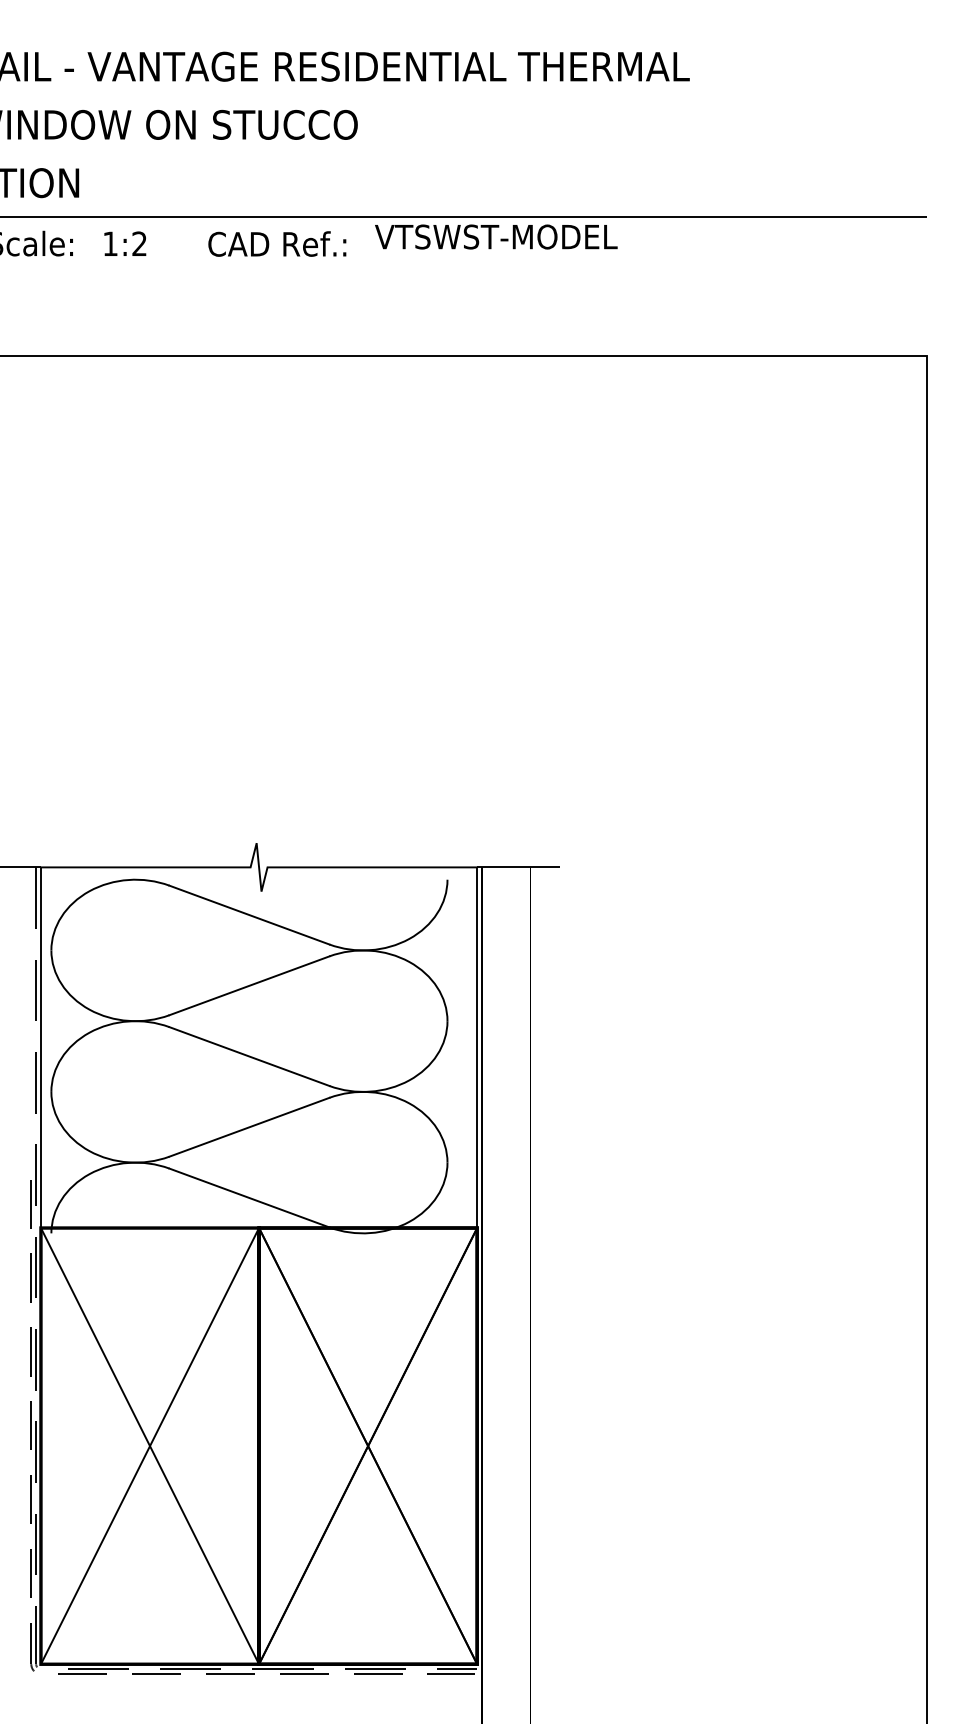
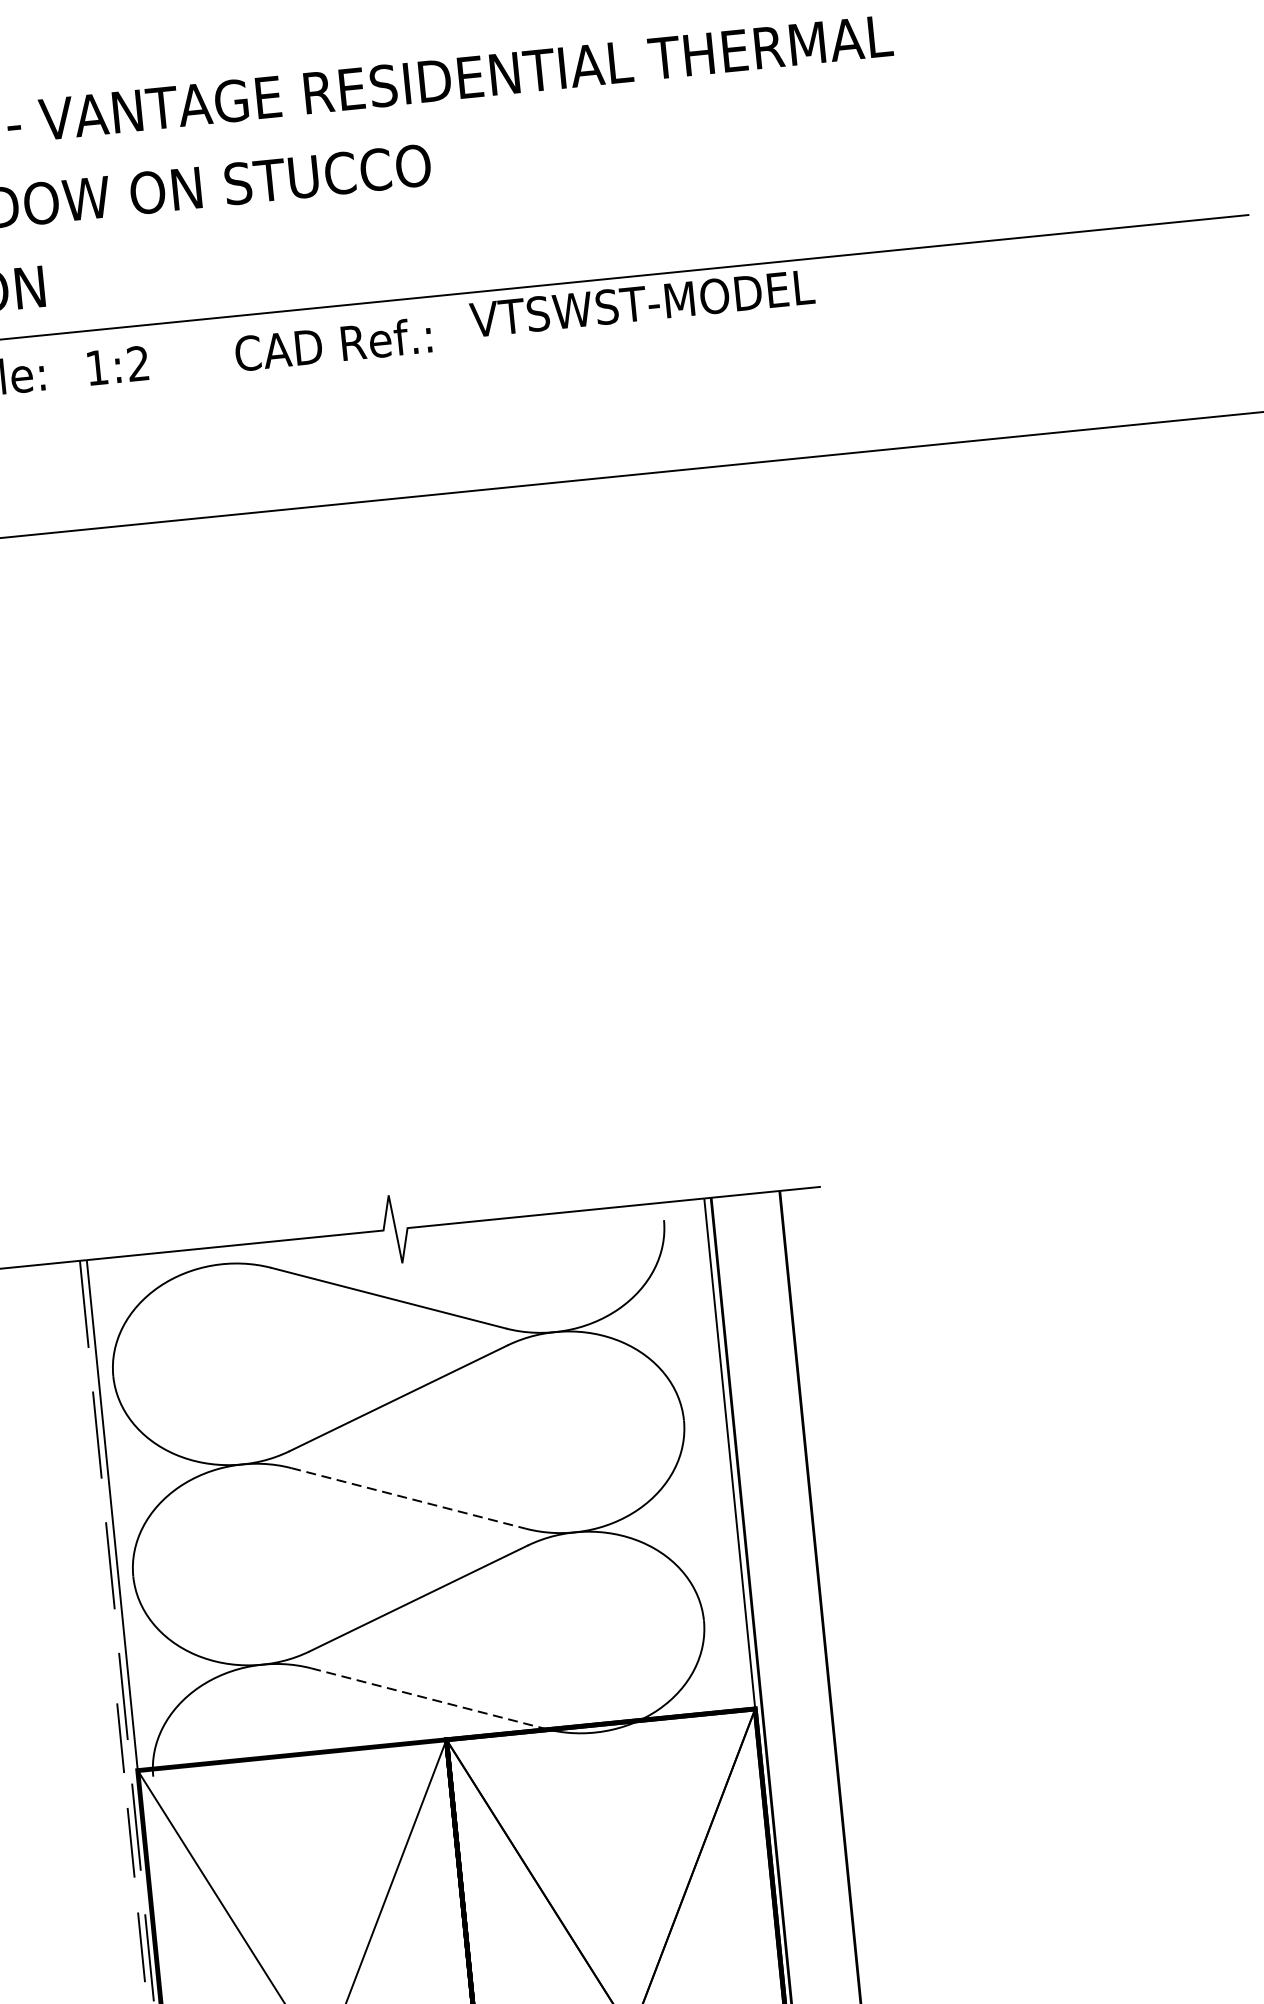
line: (249, 1056) -> (408, 1498), solid -> dashed
line: (249, 1198) -> (428, 1699), solid -> dashed

